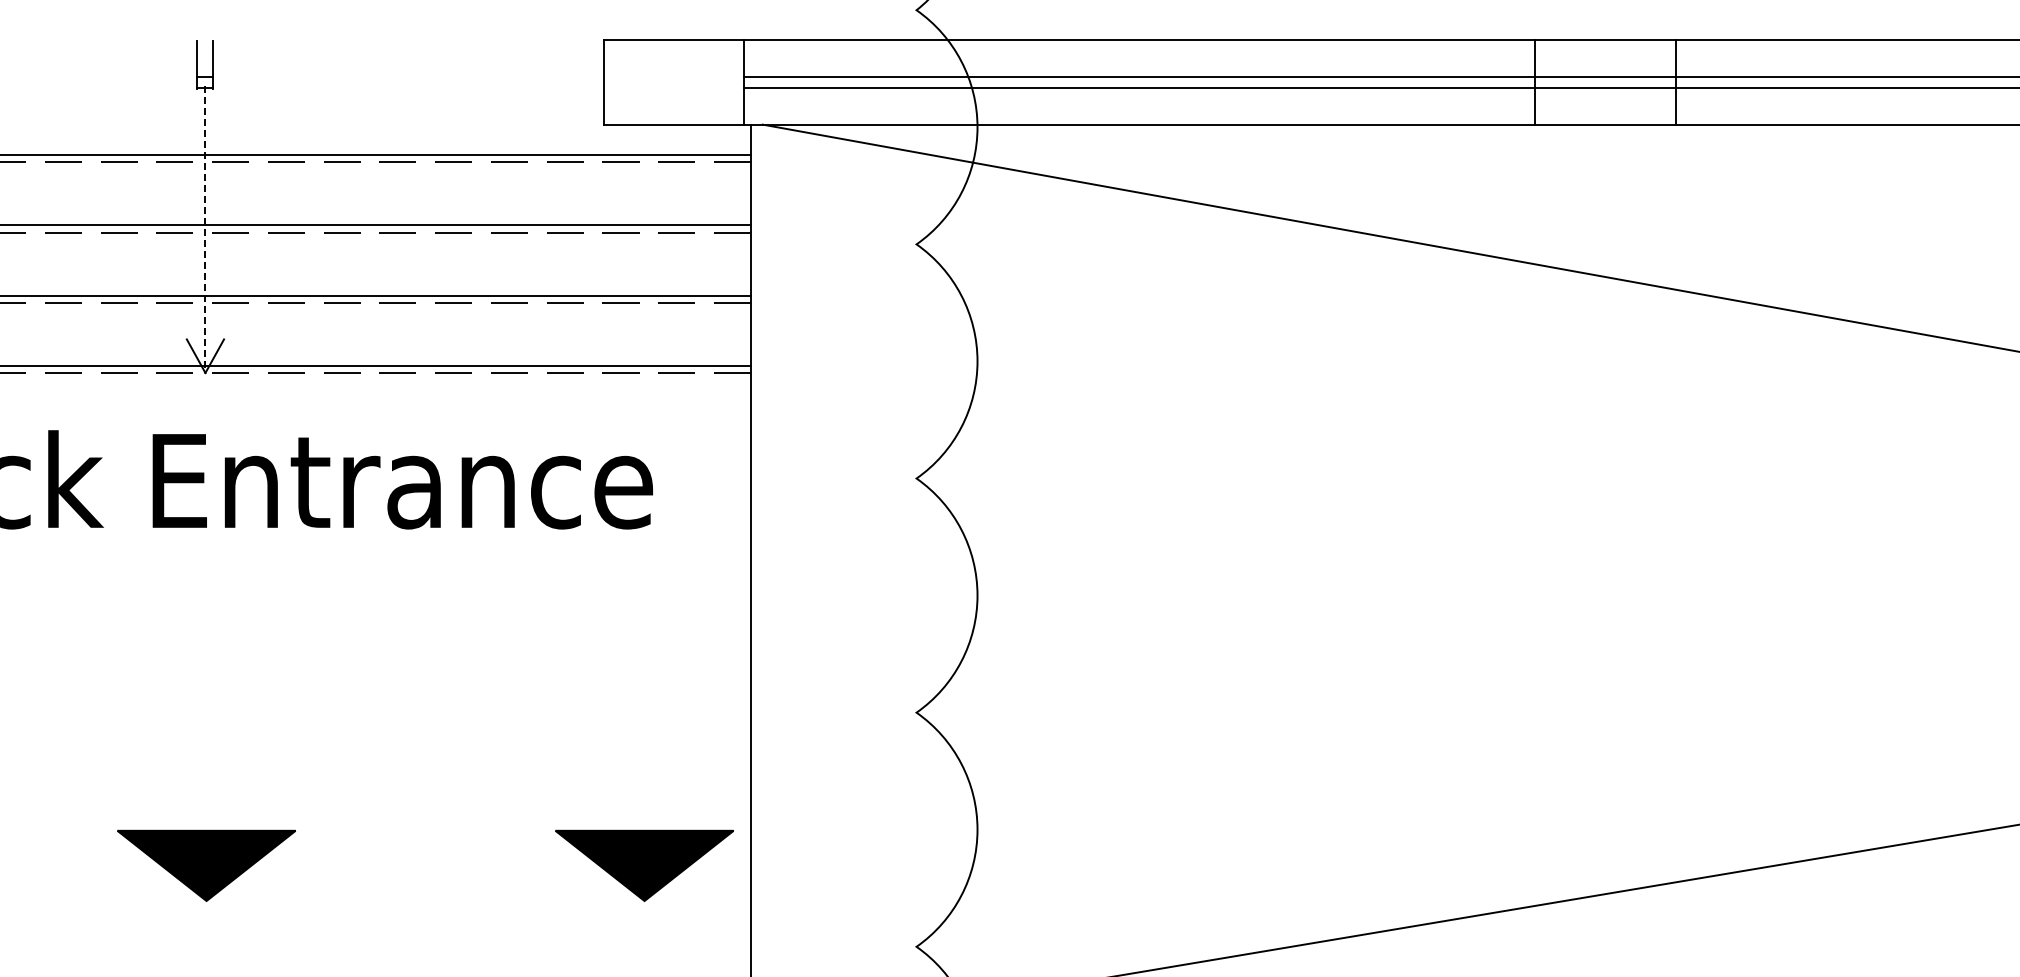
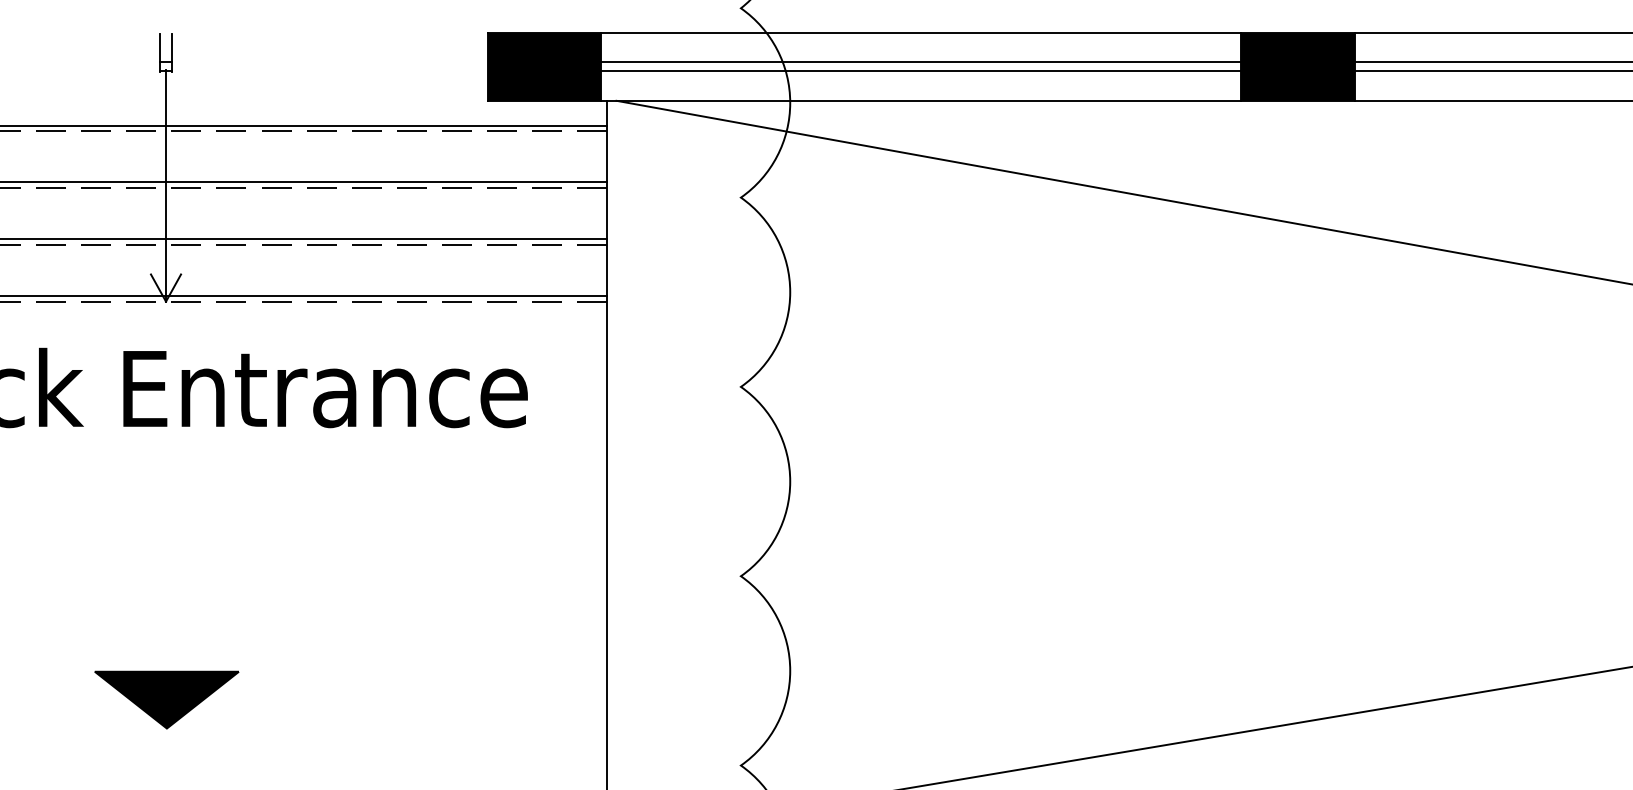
fill: (673, 82) -> (544, 66), added
fill: (1605, 82) -> (1297, 66), added
line: (205, 230) -> (166, 186), dashed -> solid
part: (644, 865) -> (520, 699), removed

